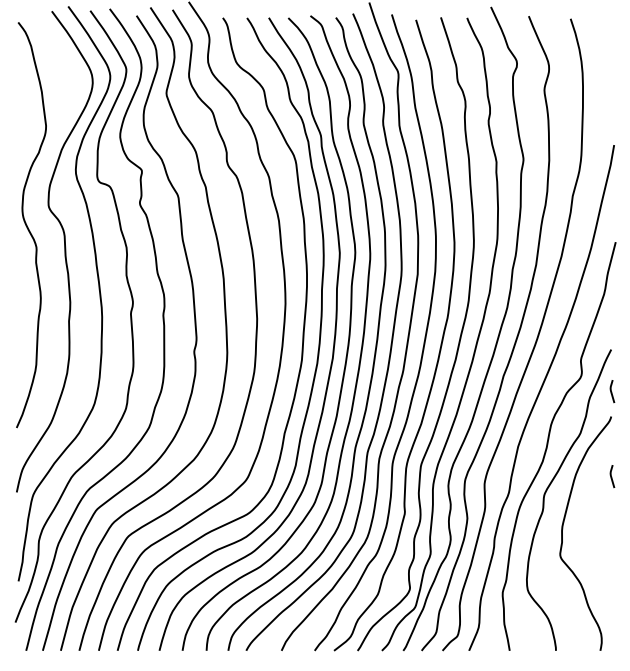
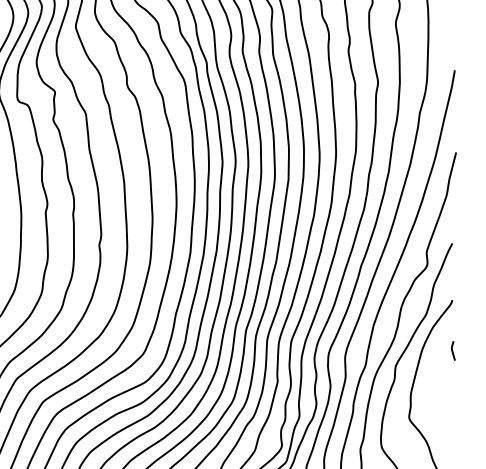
line: (611, 391) -> (452, 278), removed

